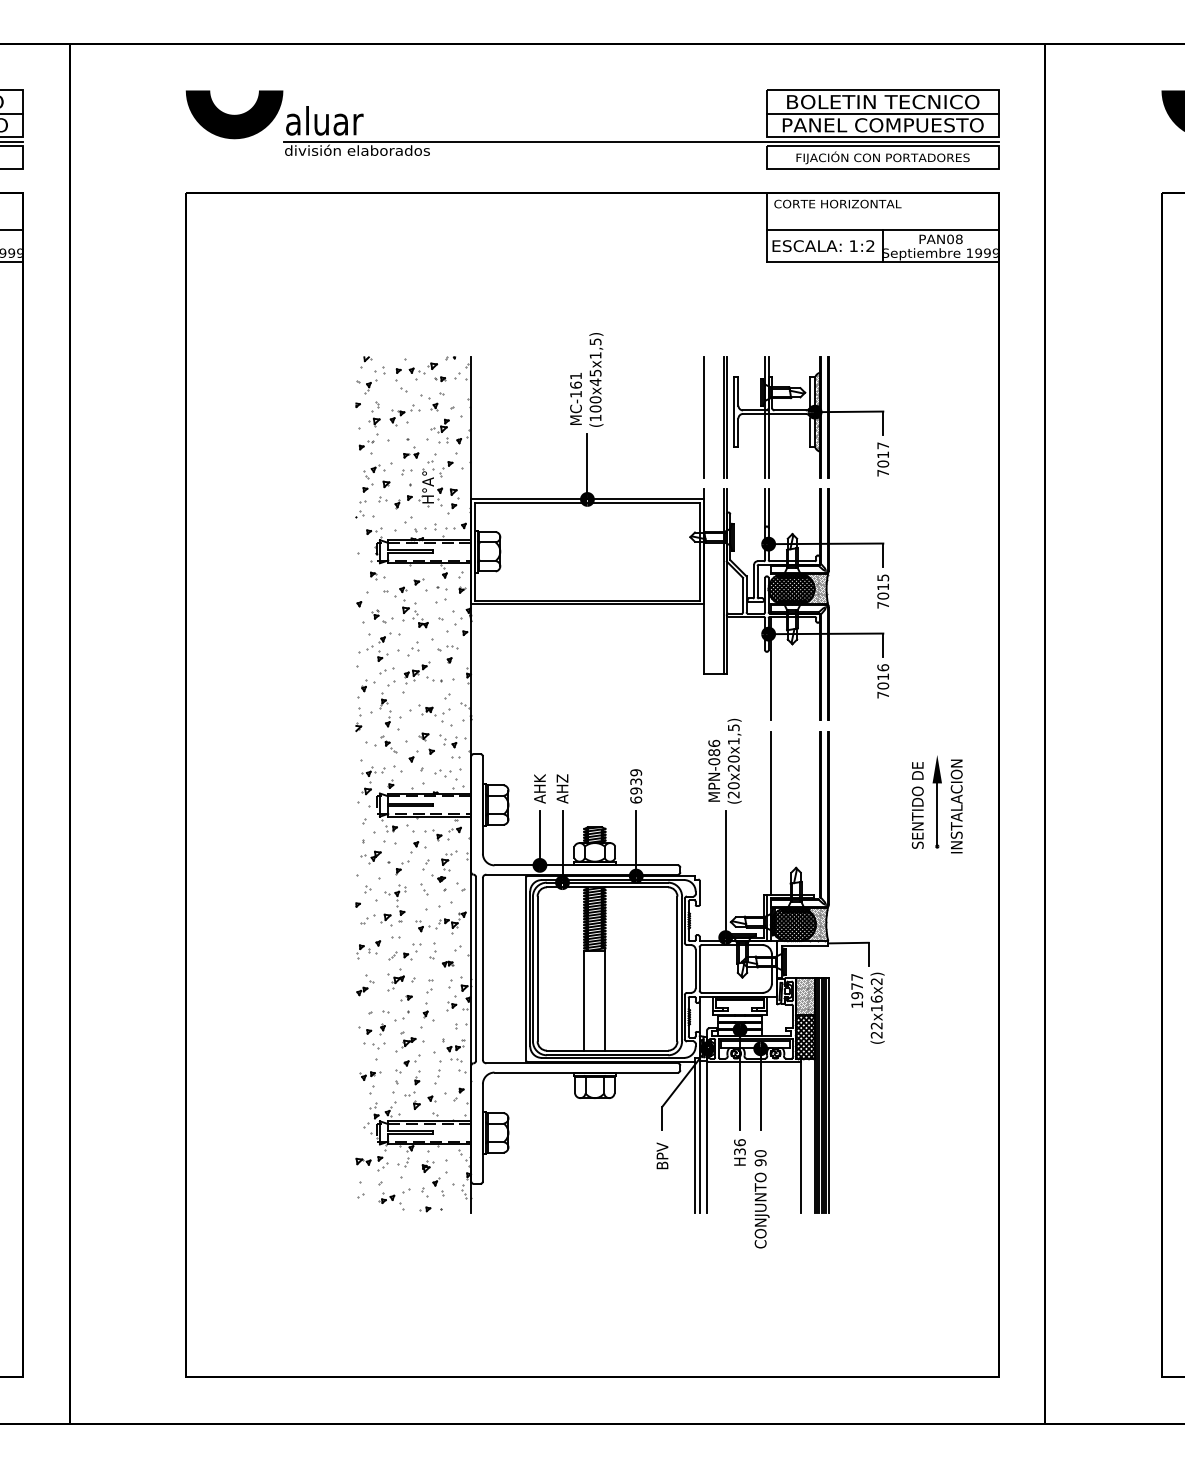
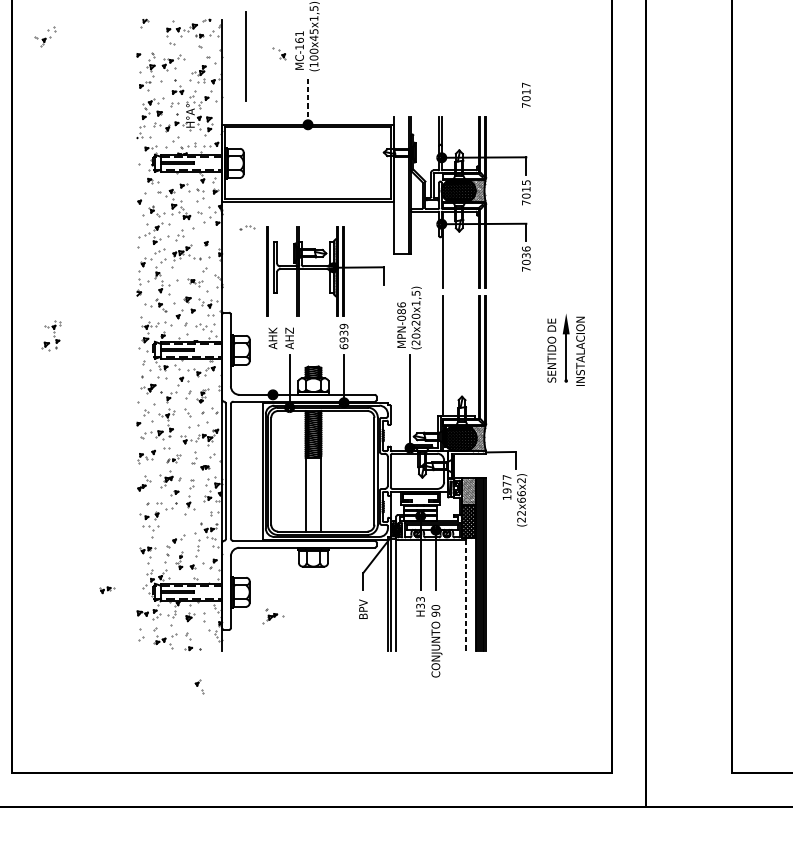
part: (370, 380) -> (45, 37), moved
part: (429, 402) -> (279, 53), moved
line: (703, 417) -> (246, 56), moved
part: (803, 417) -> (325, 271), moved
line: (587, 466) -> (308, 100), solid -> dashed
part: (447, 648) -> (246, 228), moved
text: (883, 676) -> (526, 255), 7016 -> 7036
part: (434, 713) -> (195, 282), size x0.6
part: (239, 785) -> (51, 335), added
line: (539, 838) -> (272, 375), removed
part: (444, 866) -> (202, 395), size x0.6
part: (404, 951) -> (173, 458), size x0.6
text: (876, 1007) -> (521, 499), (22x16x2) -> (22x66x2)
part: (409, 1041) -> (272, 616), moved
part: (412, 1089) -> (178, 560), size x0.6
part: (315, 1129) -> (107, 589), added
line: (800, 1137) -> (465, 595), solid -> dashed
text: (739, 1142) -> (420, 599), H36 -> H33
part: (438, 1186) -> (199, 686), moved

